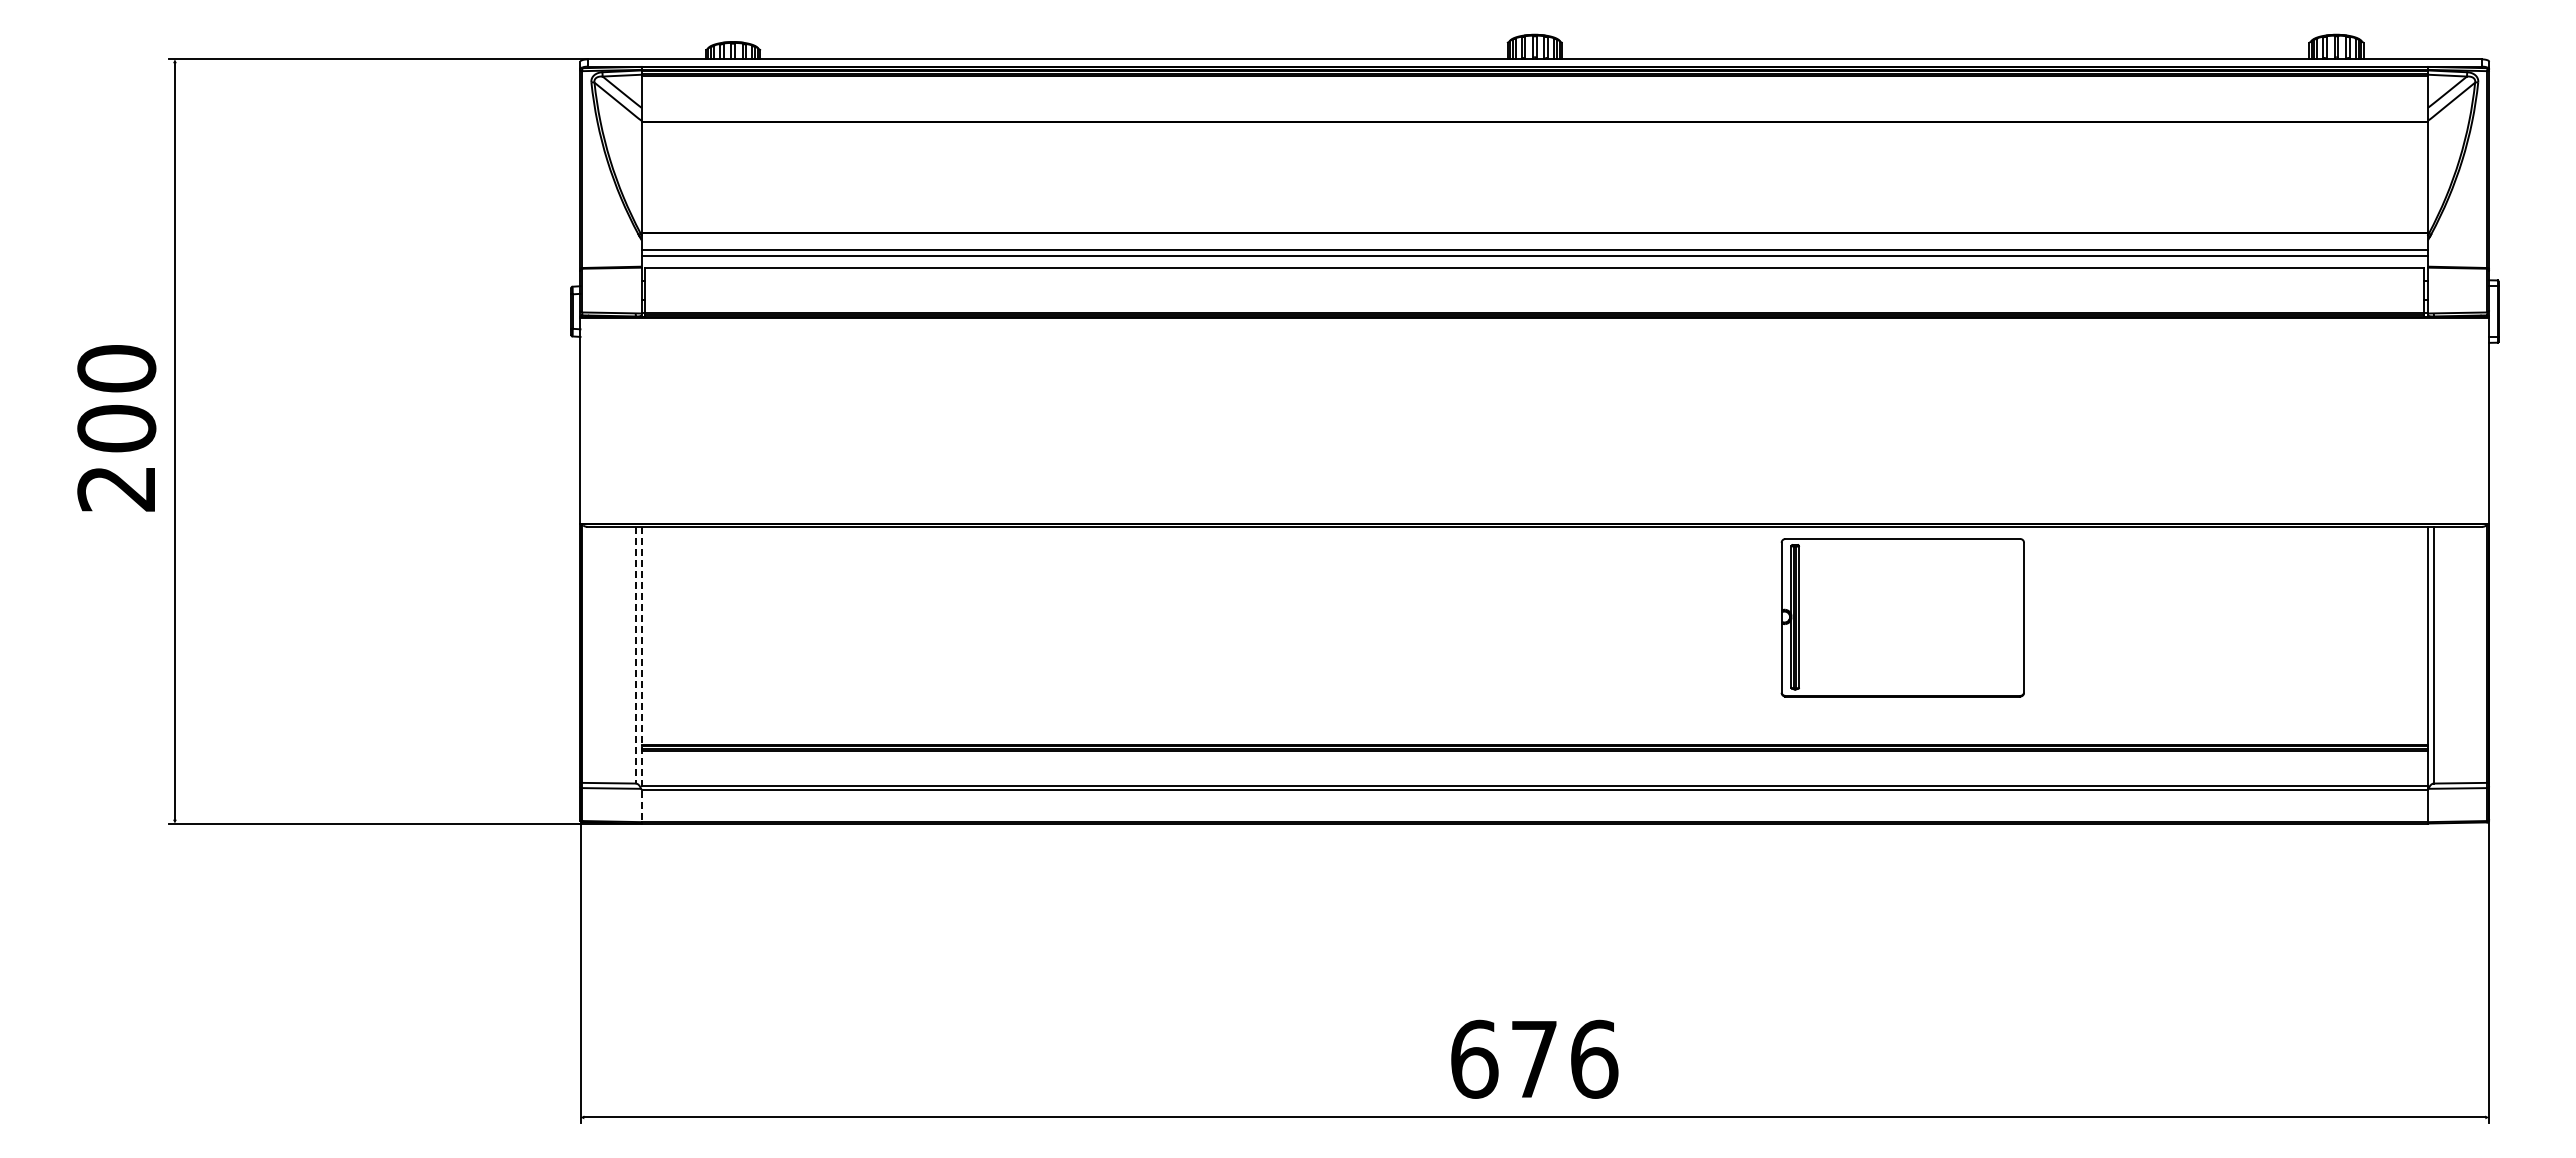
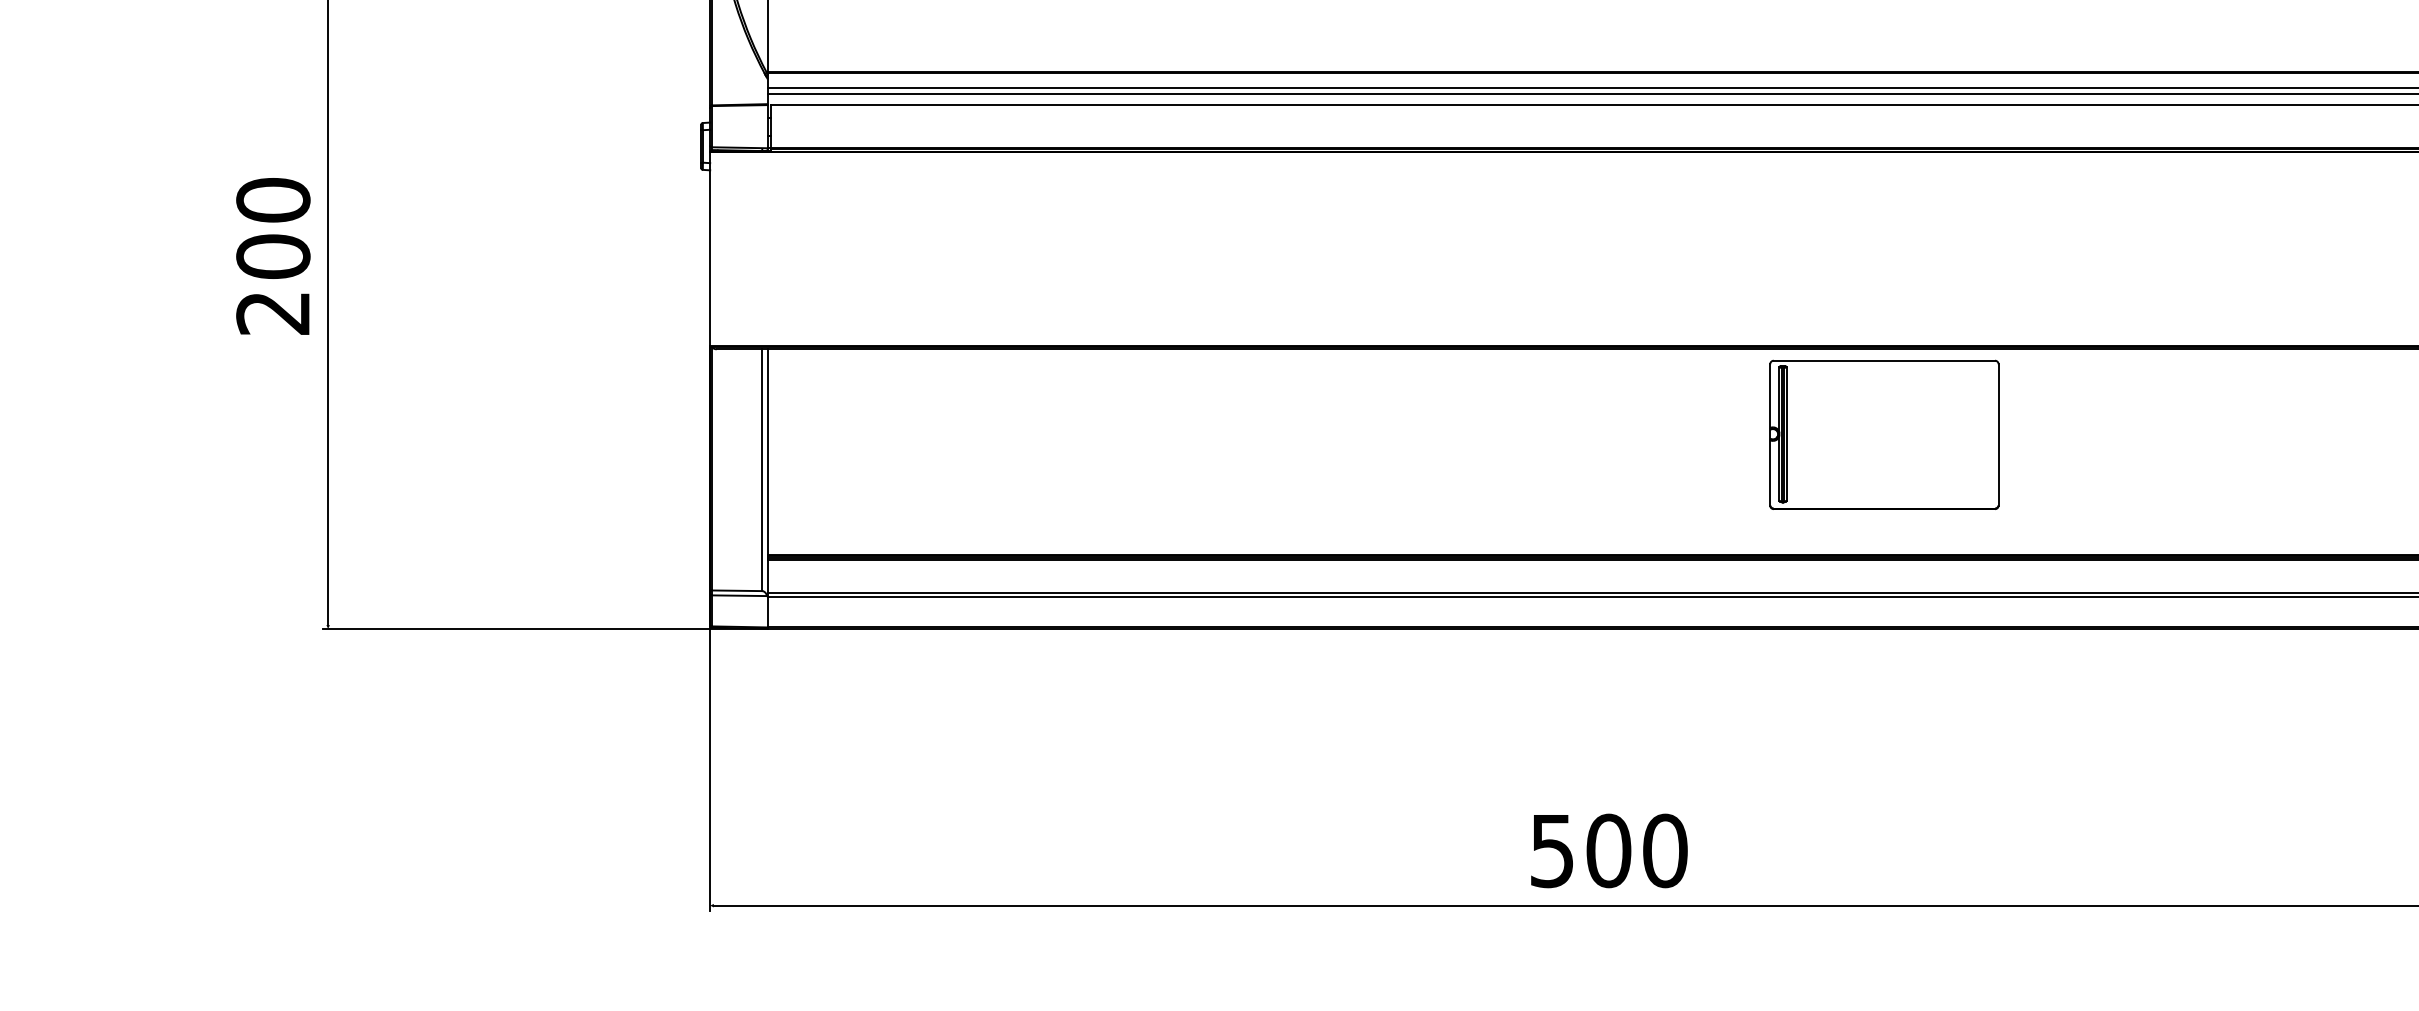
part: (1902, 617) -> (1884, 434), moved
line: (635, 655) -> (762, 470), dashed -> solid
line: (641, 675) -> (767, 489), dashed -> solid
text: (1534, 1058) -> (1608, 850), 676 -> 500

